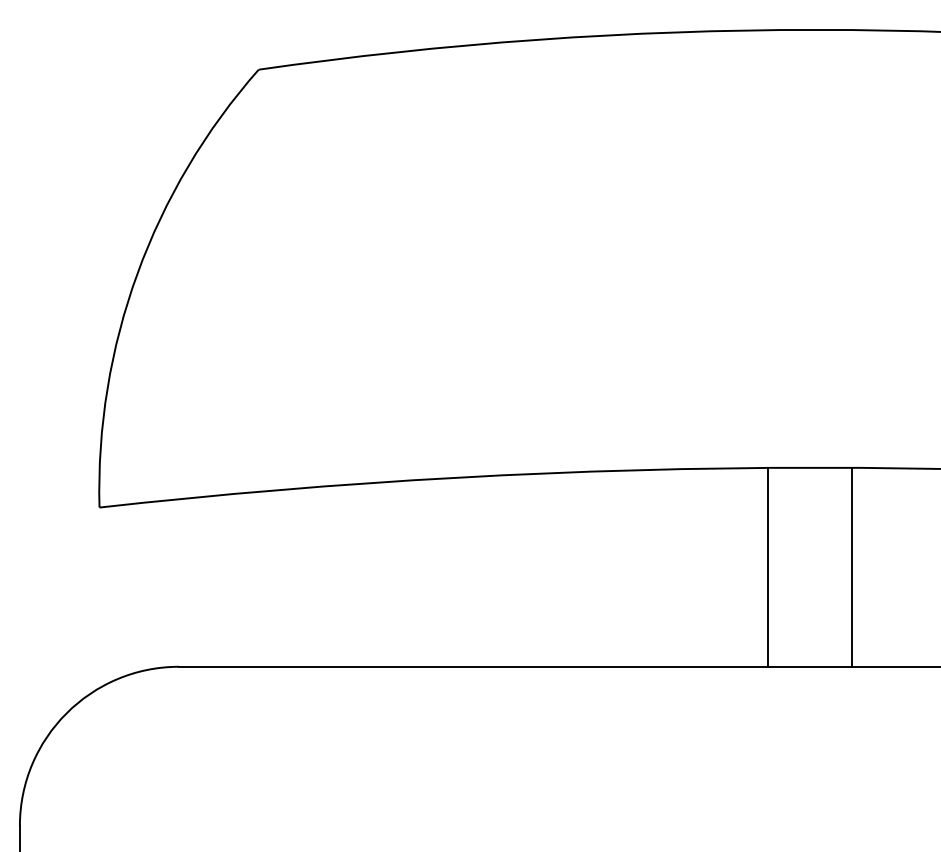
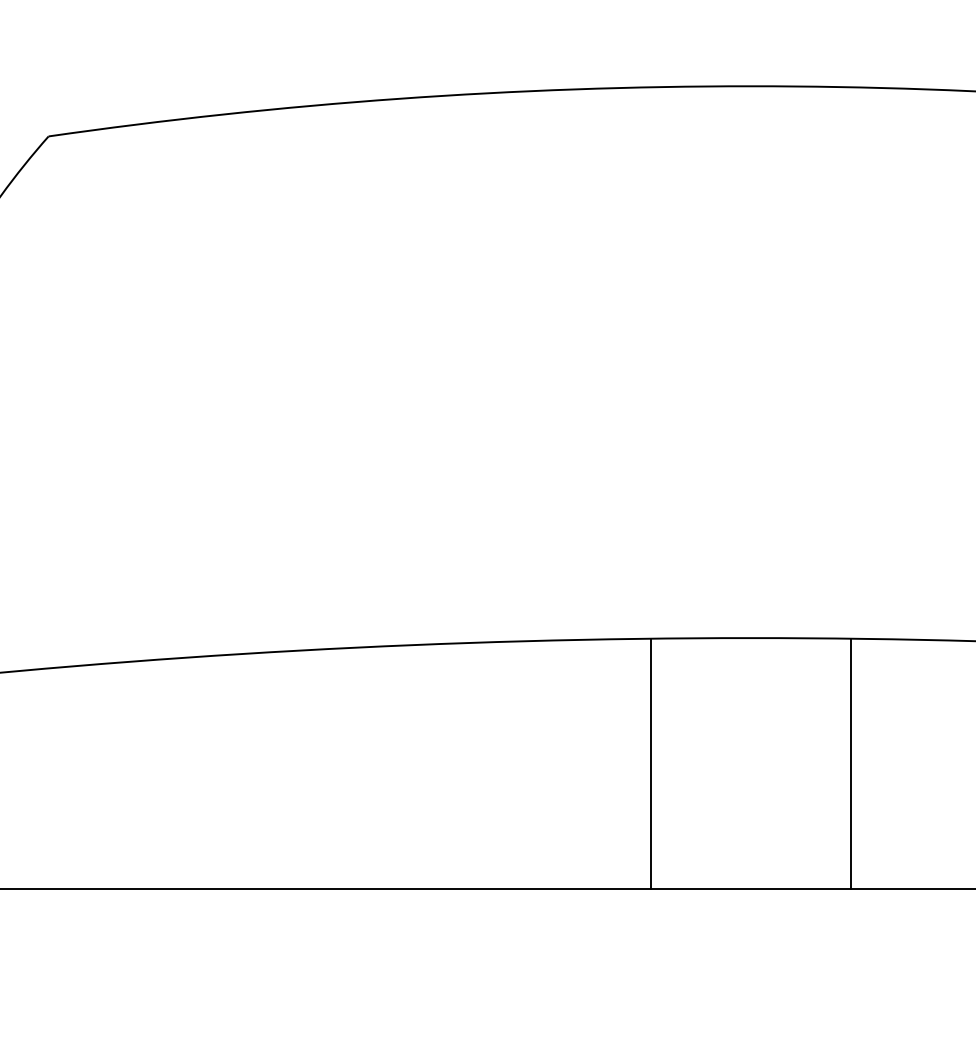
line: (768, 567) -> (650, 763), moved
line: (851, 567) -> (851, 763), moved

